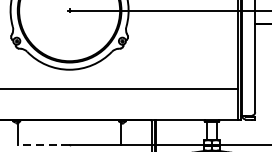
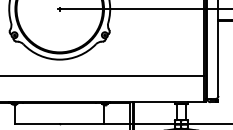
line: (43, 145) -> (37, 124), dashed -> solid

